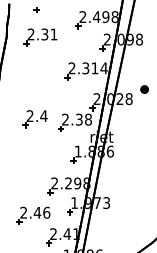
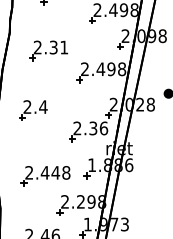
part: (40, 37) -> (48, 51), moved
text: (94, 68) -> (110, 69), 2.314 -> 2.498
part: (34, 119) -> (32, 110), moved
text: (88, 119) -> (103, 128), 2.38 -> 2.36
part: (37, 161) -> (45, 176), added

